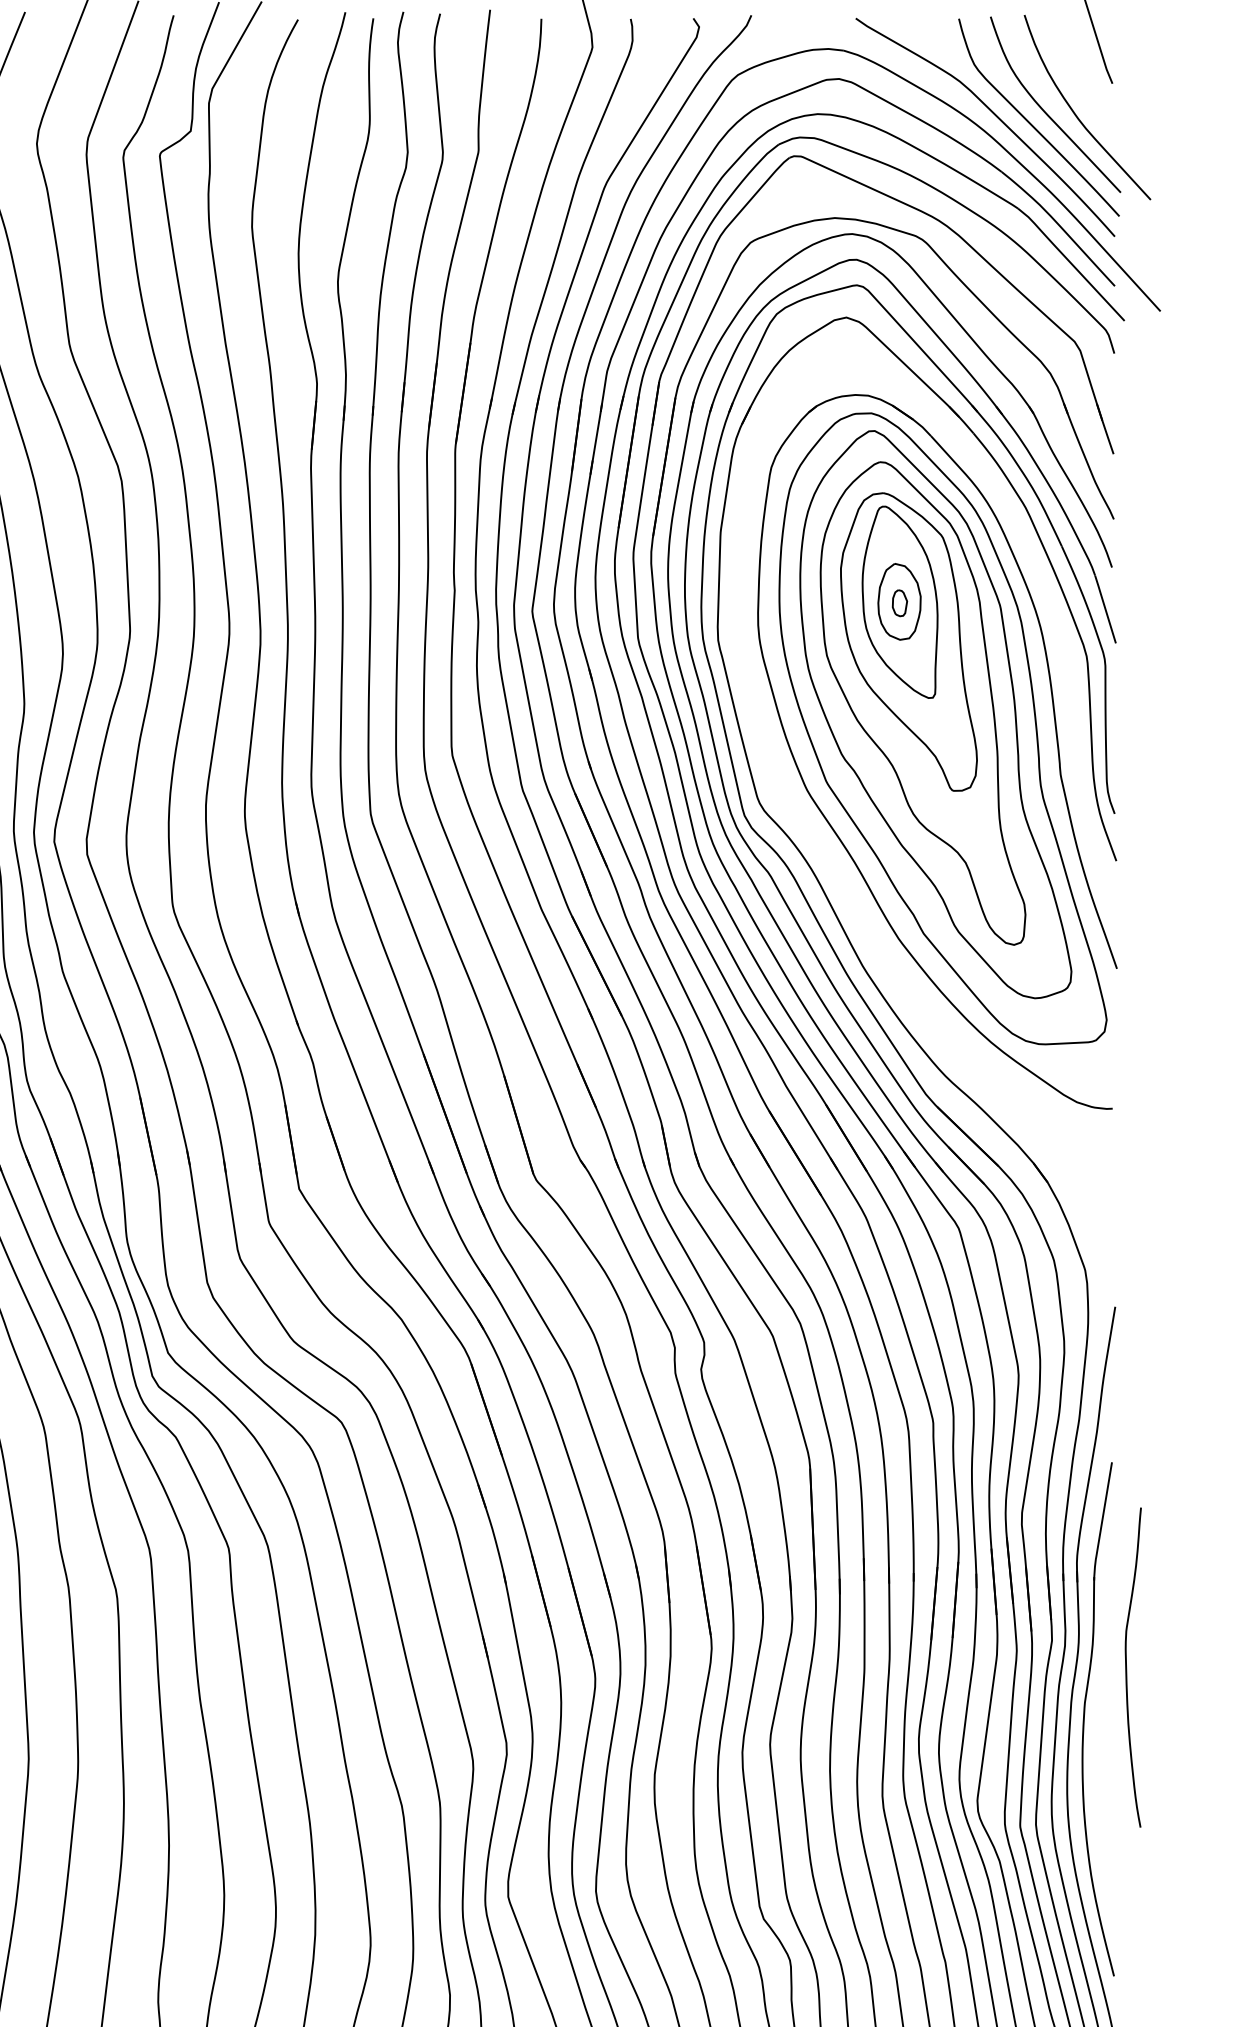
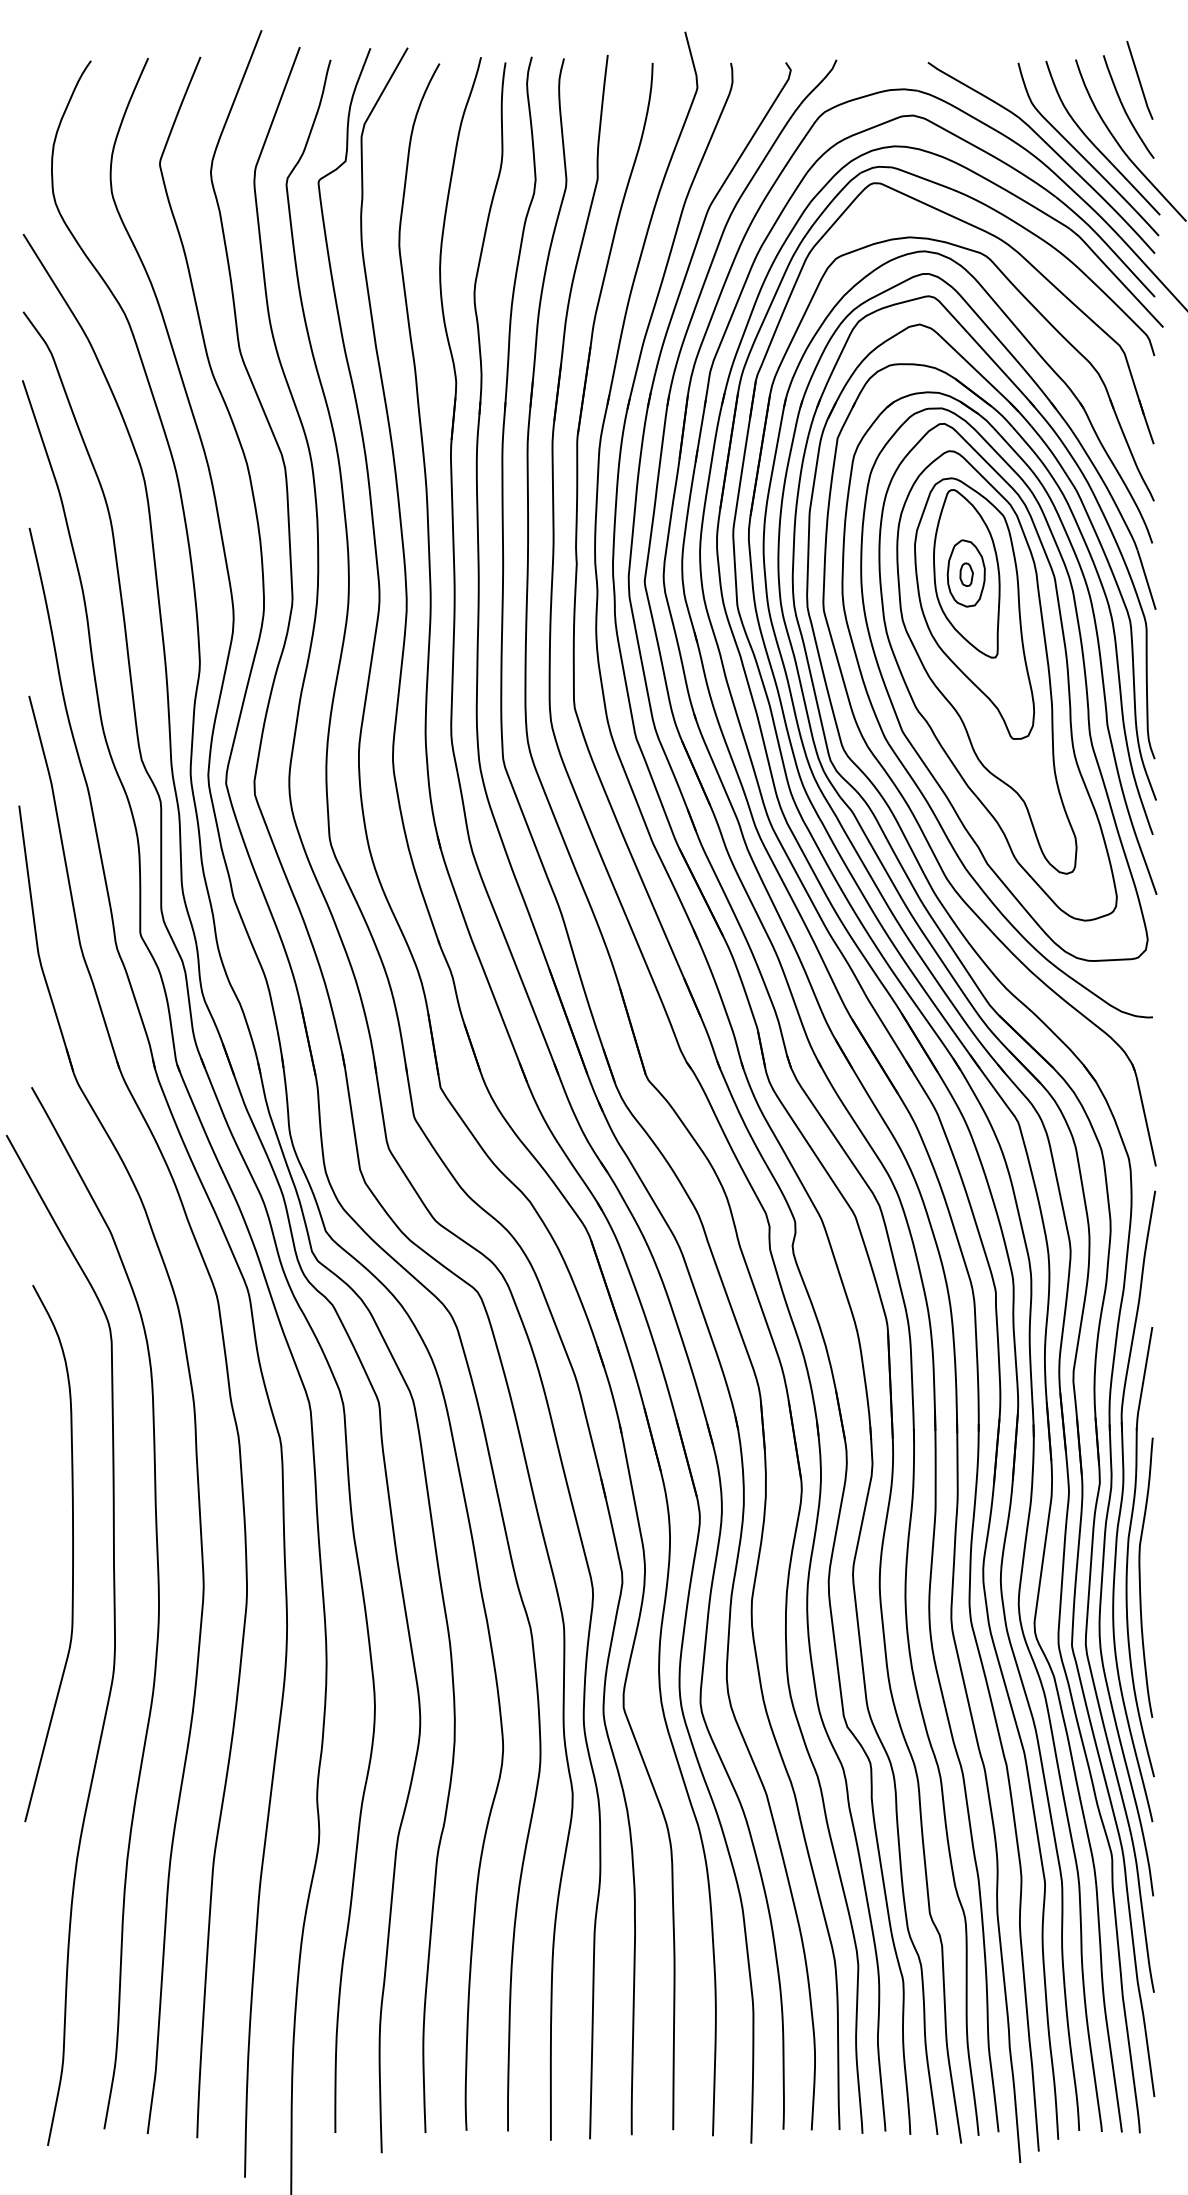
curve: (1080, 69) -> (1124, 107), added
part: (839, 874) -> (913, 812), added
curve: (1126, 1667) -> (1140, 1577), moved

